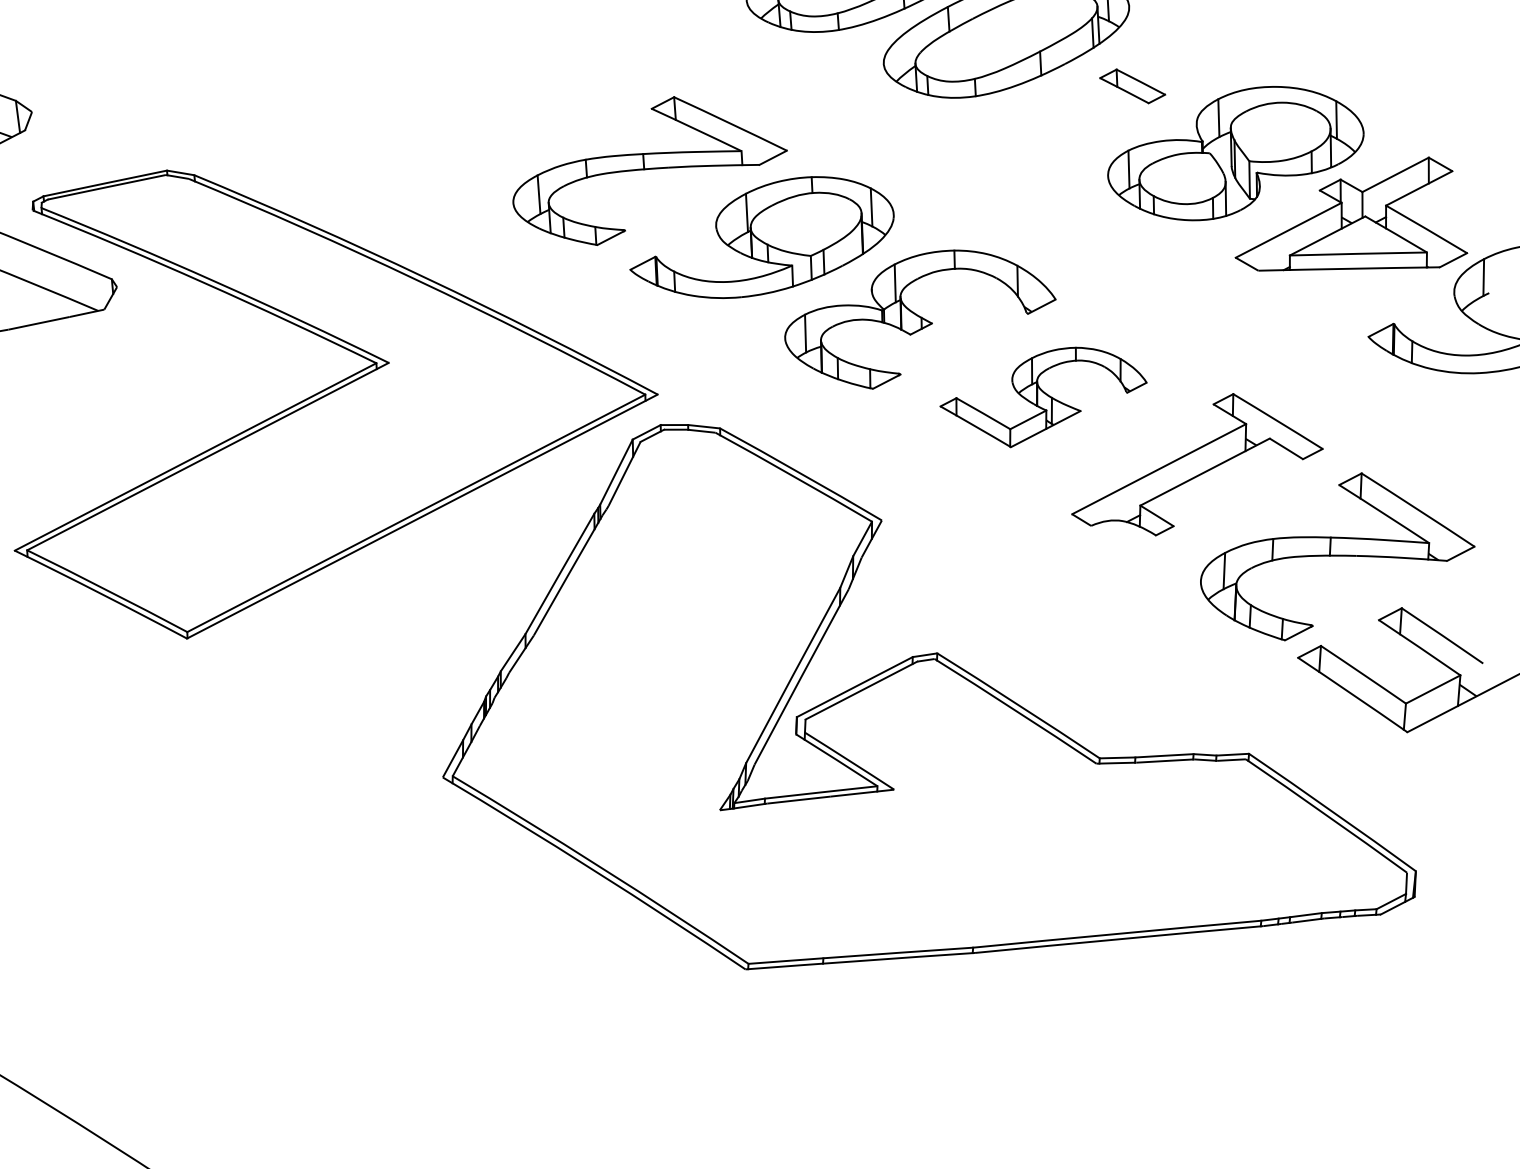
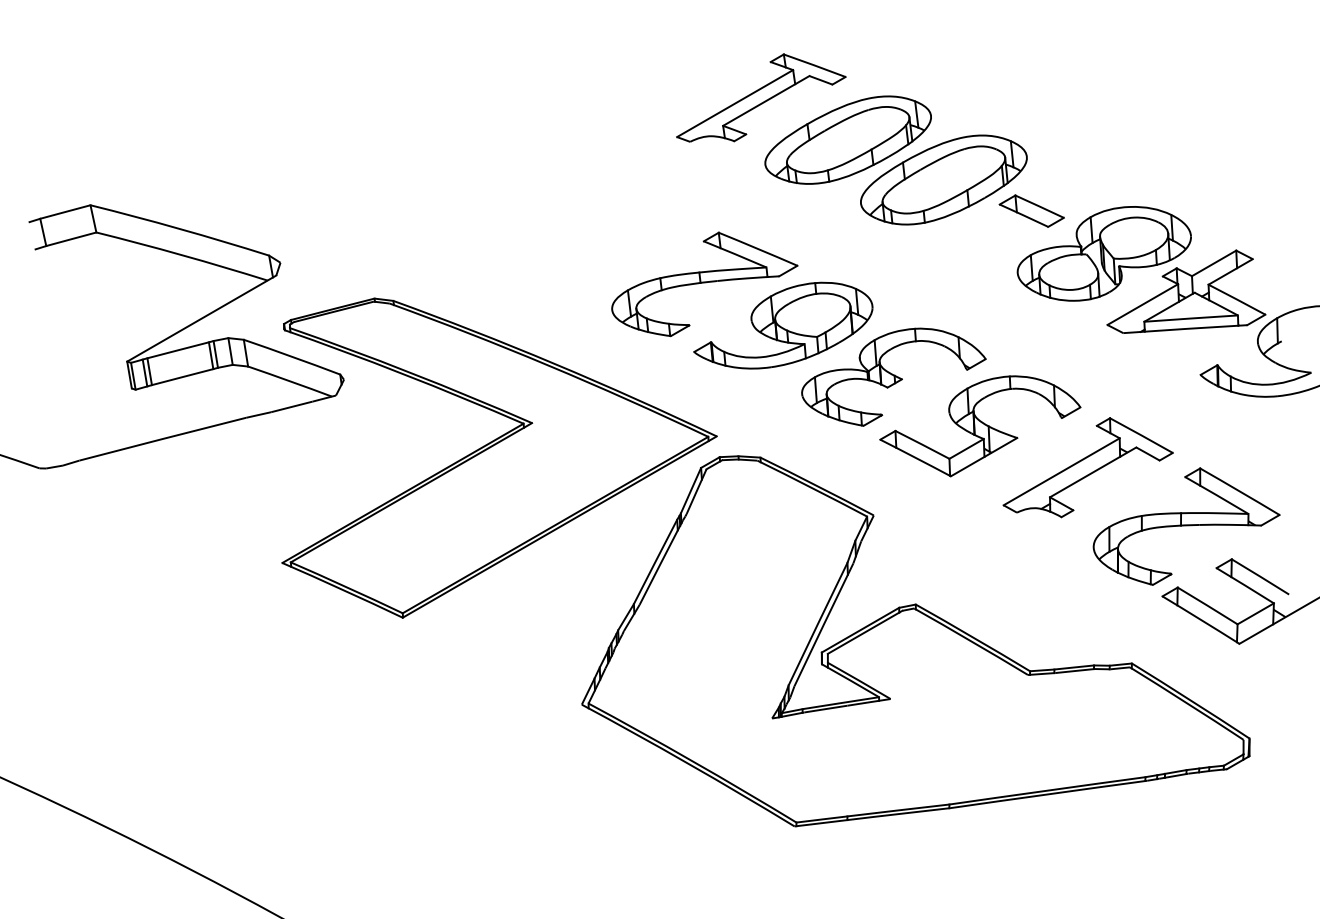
part: (1132, 85) -> (1031, 210), size x1.43
part: (1043, 397) -> (980, 426), size x1.43

